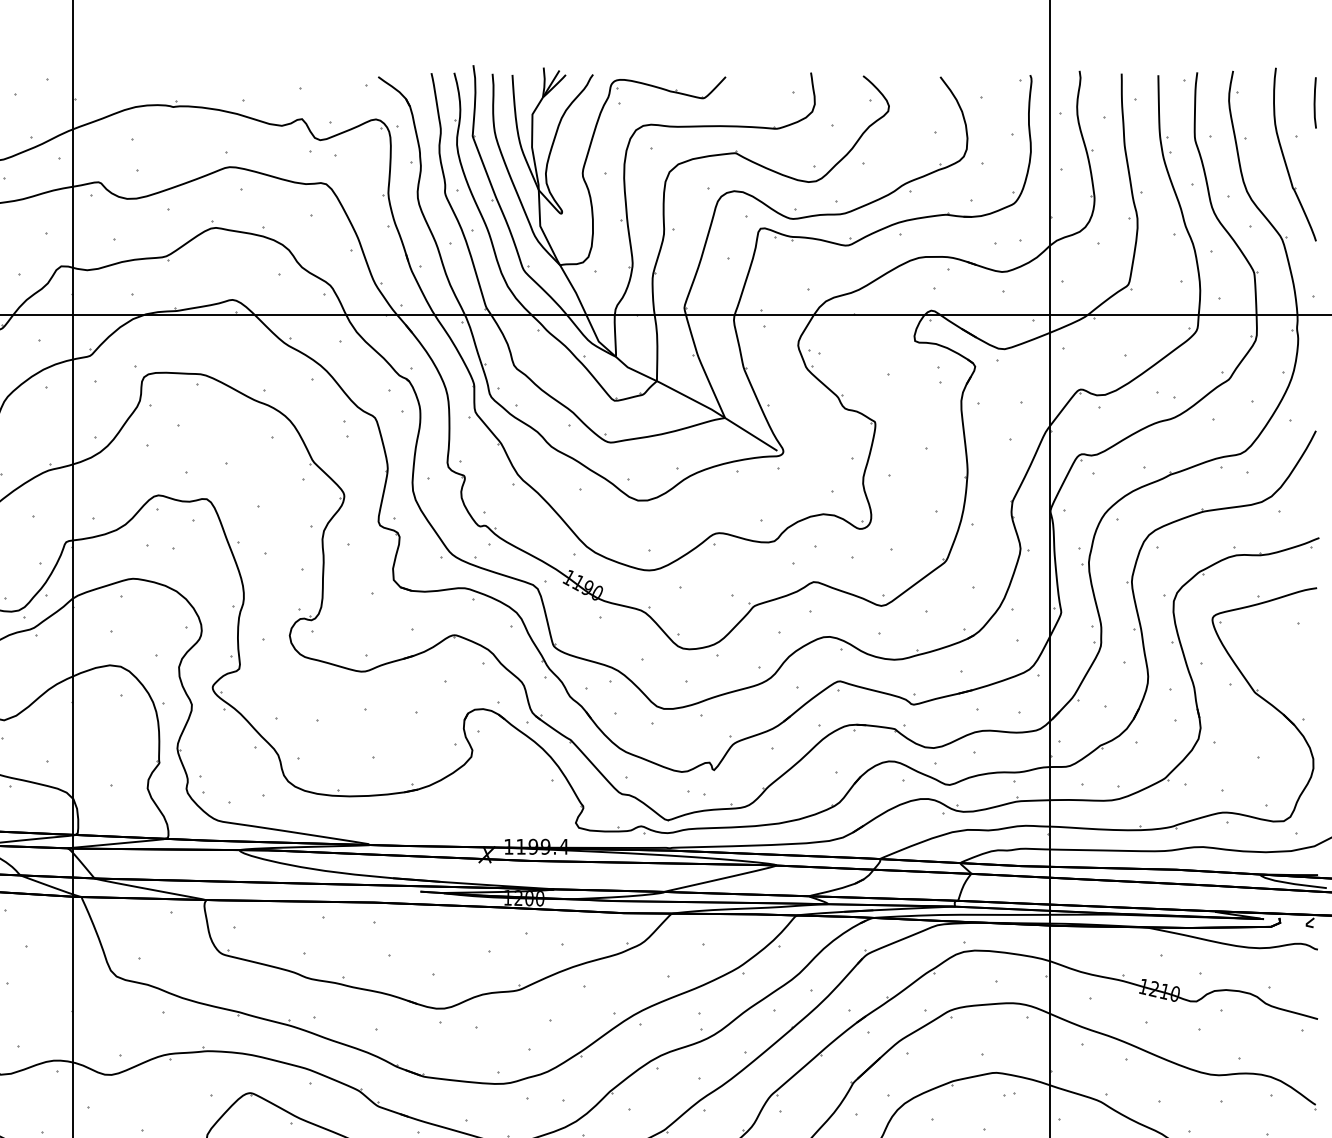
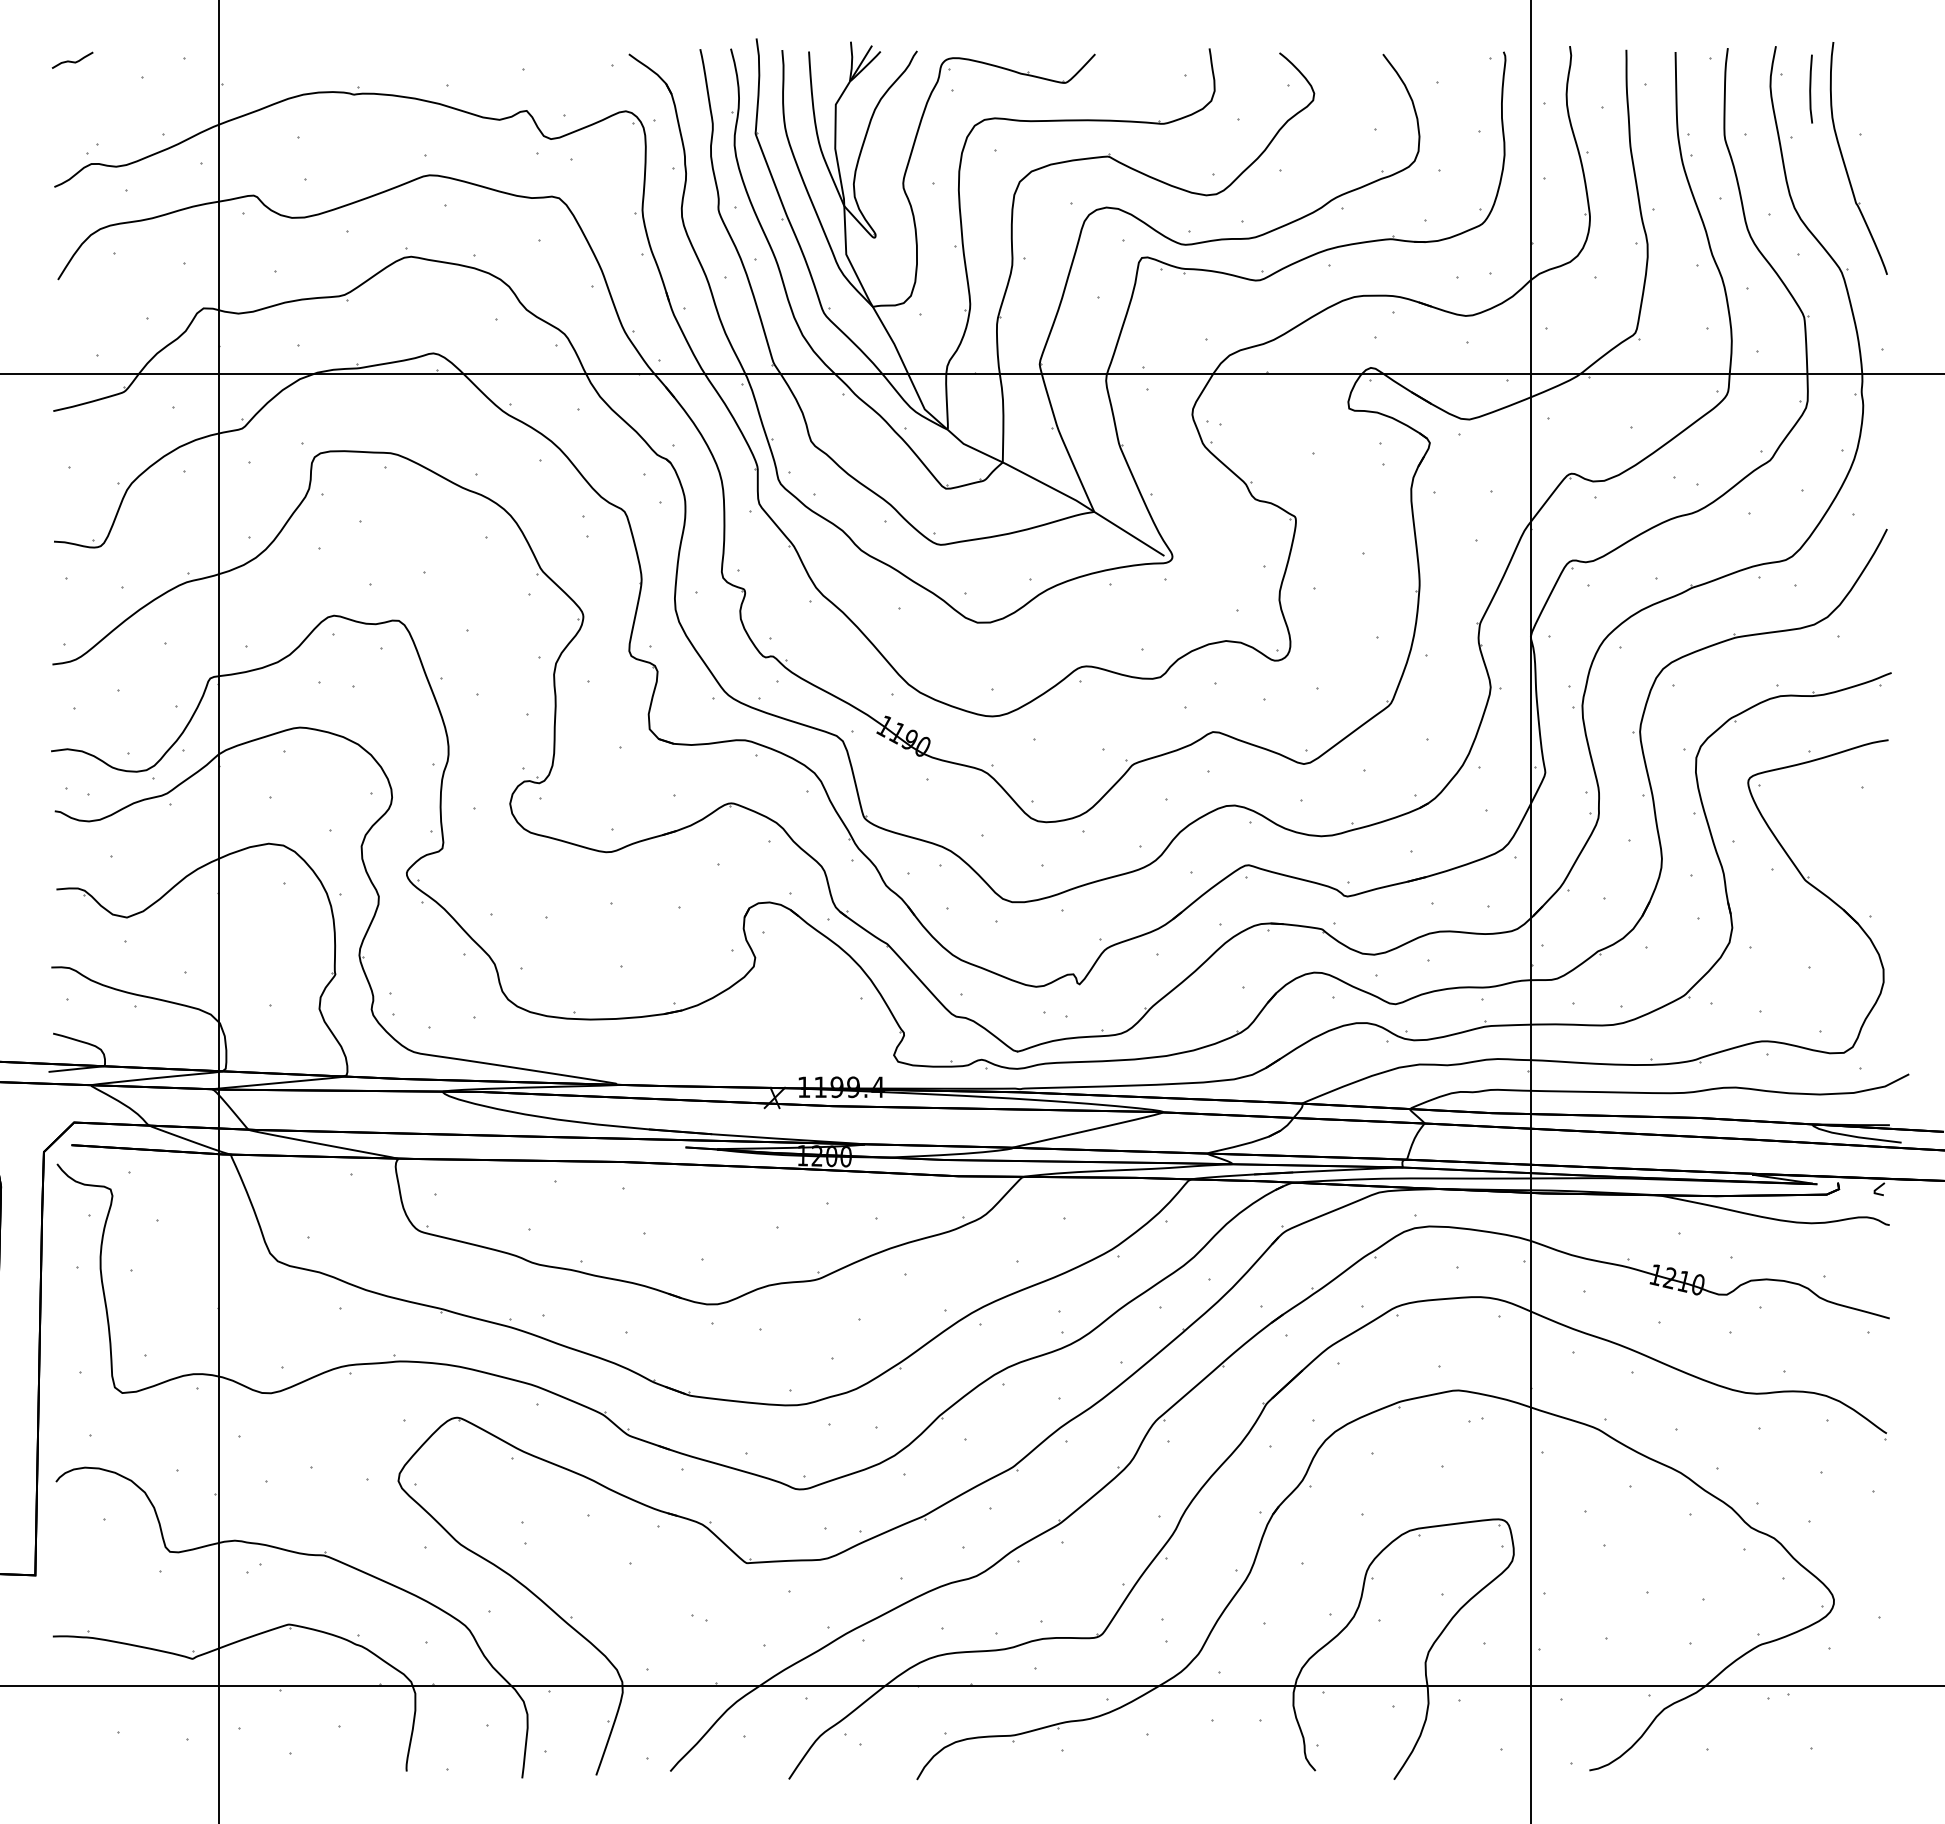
line: (1314, 102) -> (1810, 88), moved

